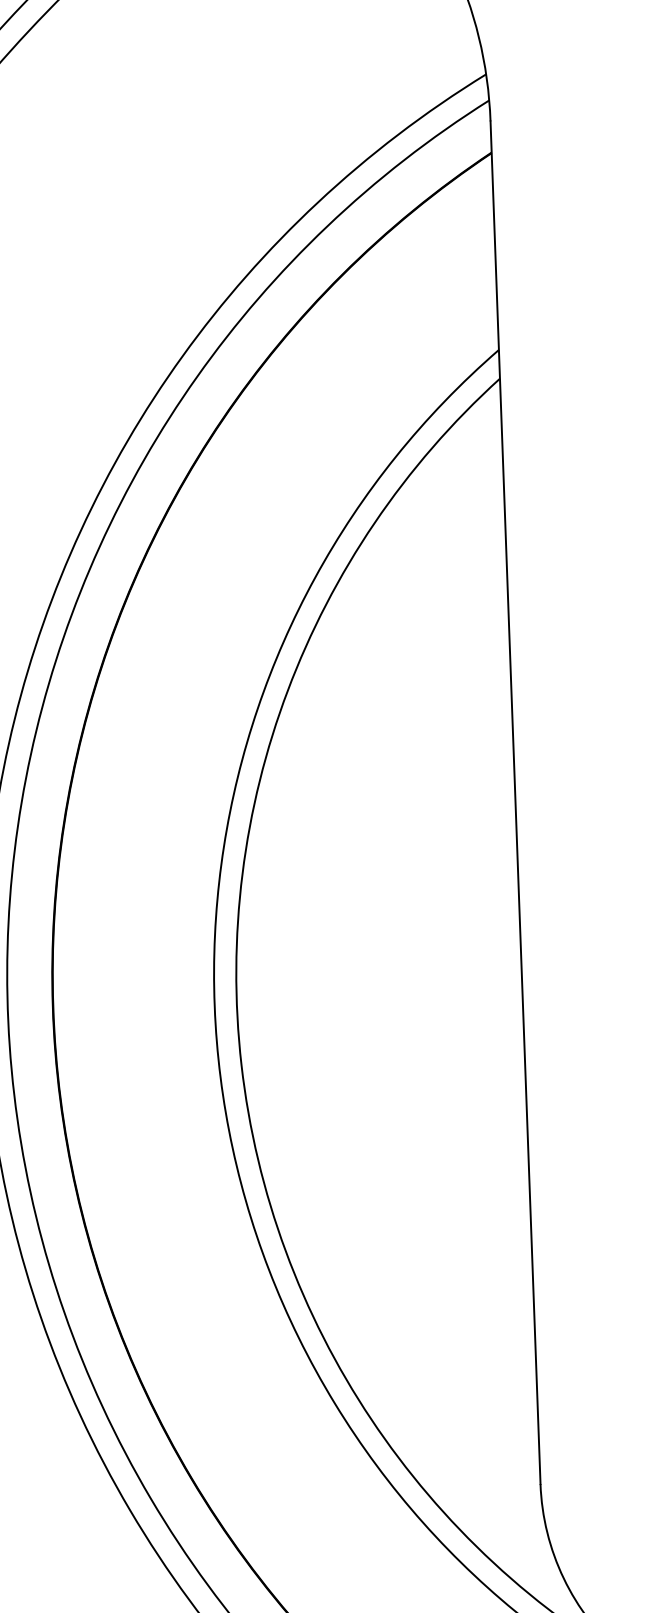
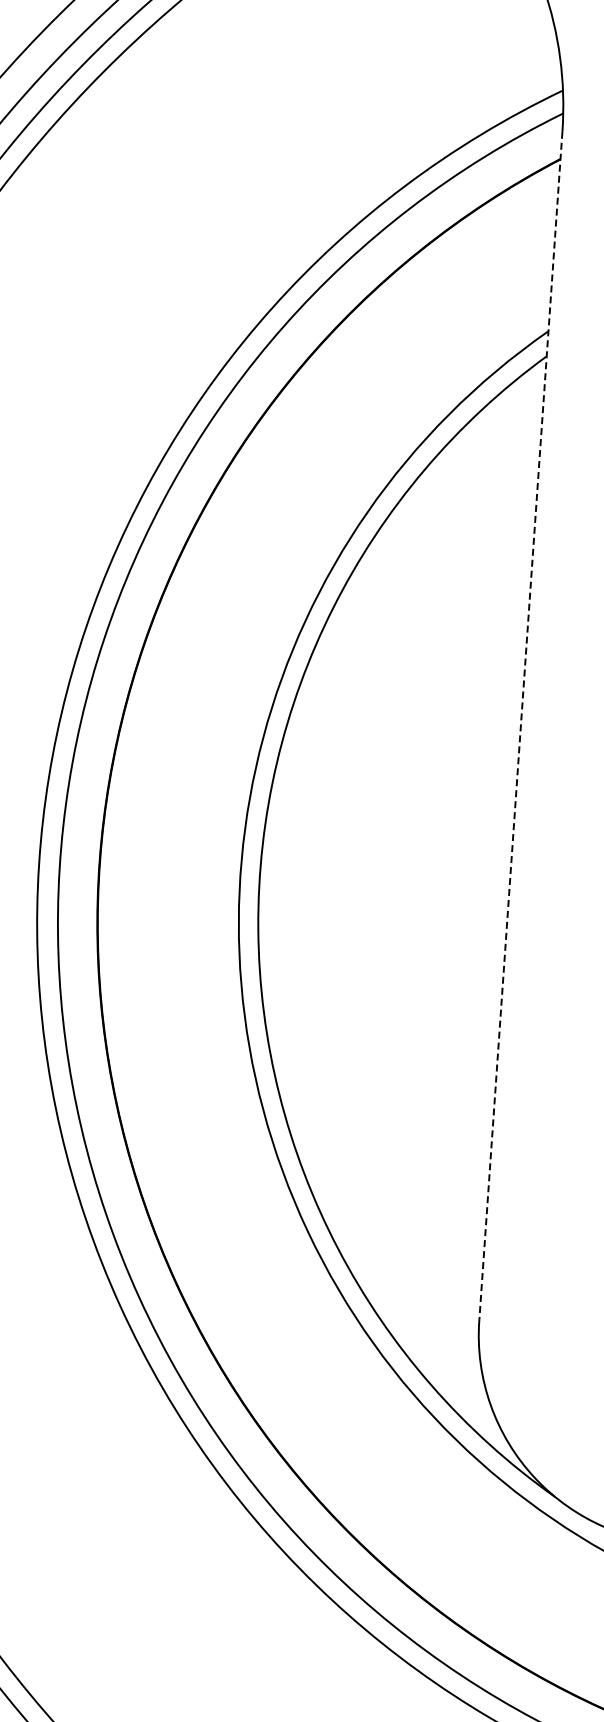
line: (515, 802) -> (520, 726), solid -> dashed

